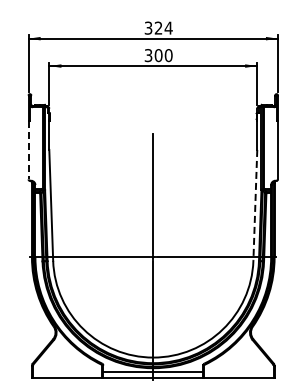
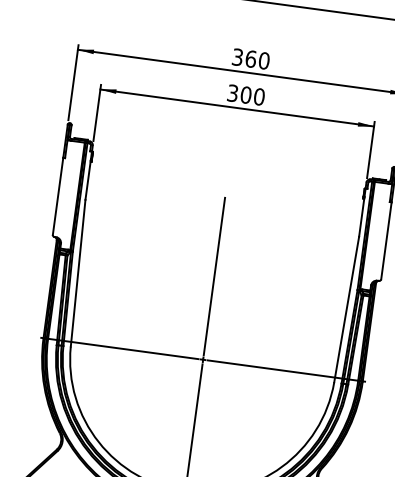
text: (163, 27) -> (257, 59), 324 -> 360
line: (28, 150) -> (57, 196), dashed -> solid
line: (255, 205) -> (346, 309), dashed -> solid

